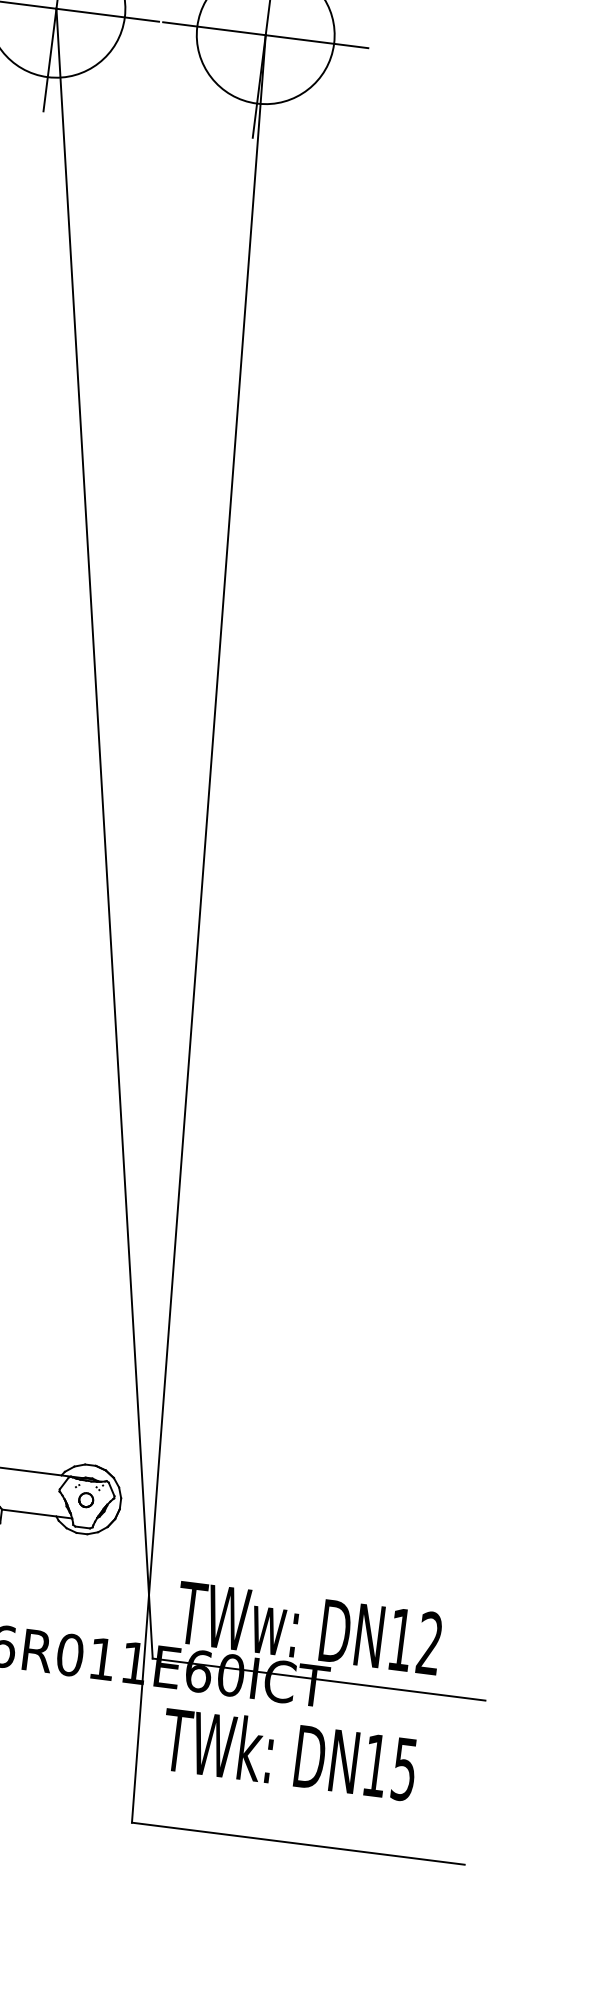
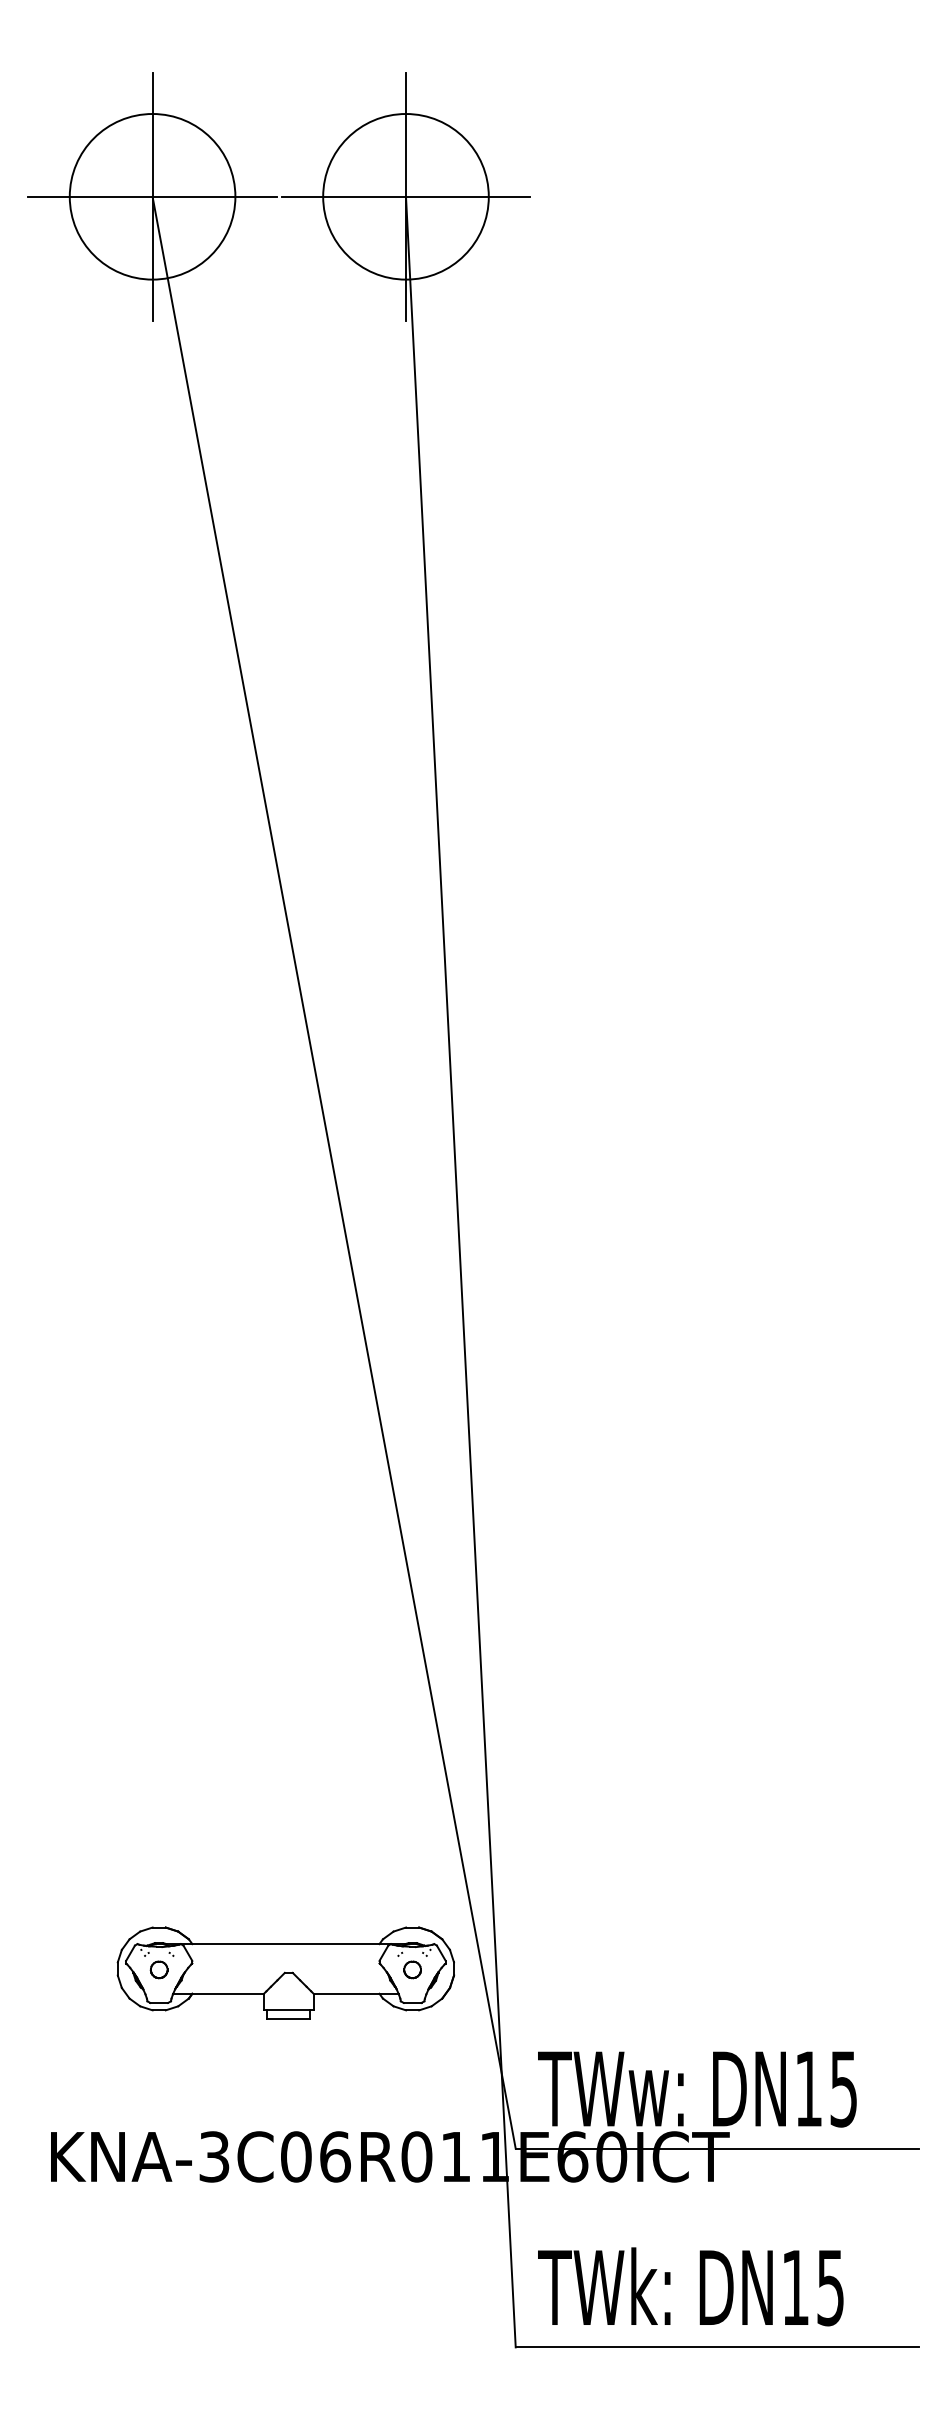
text: (429, 1643) -> (843, 2088), DN12 -> DN15
text: (289, 1753) -> (690, 2286), moved

